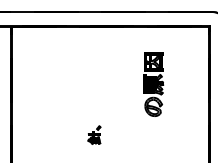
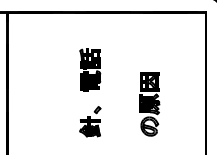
part: (94, 83) -> (90, 69), added
part: (153, 84) -> (149, 104), moved
part: (94, 134) -> (90, 121), size x1.67

